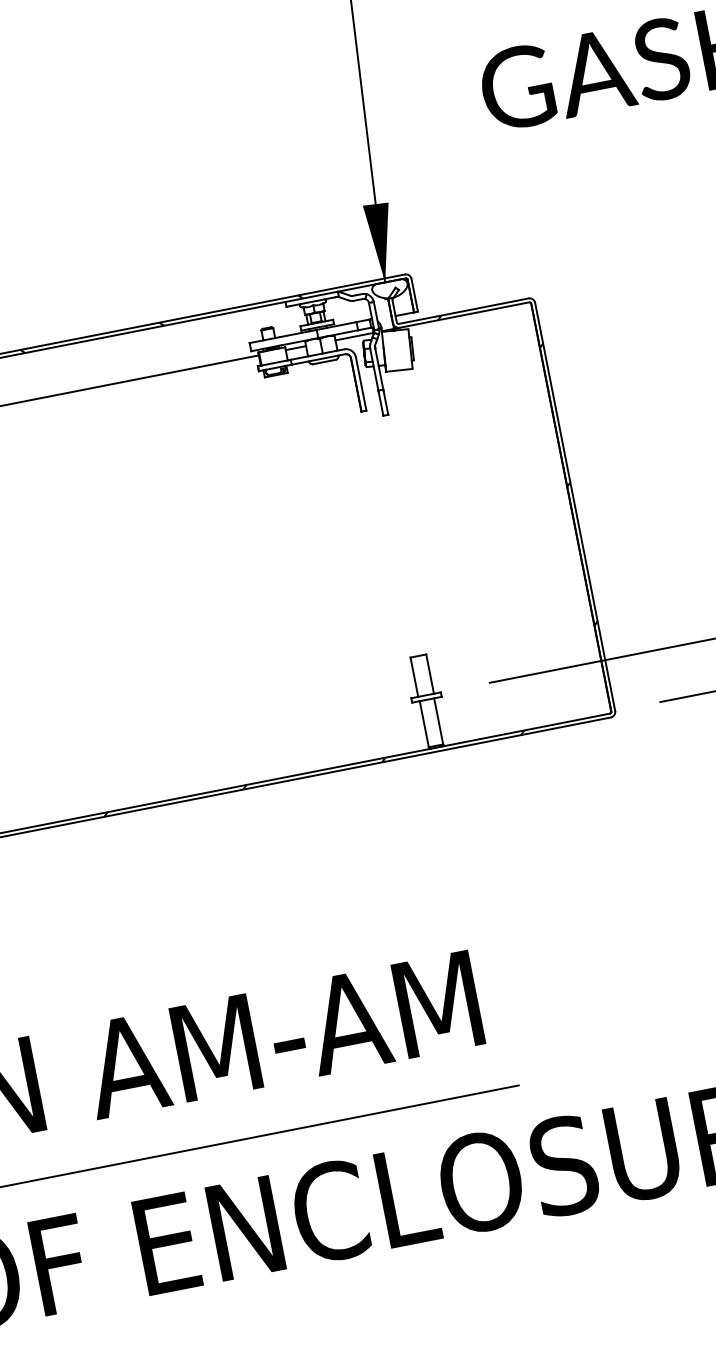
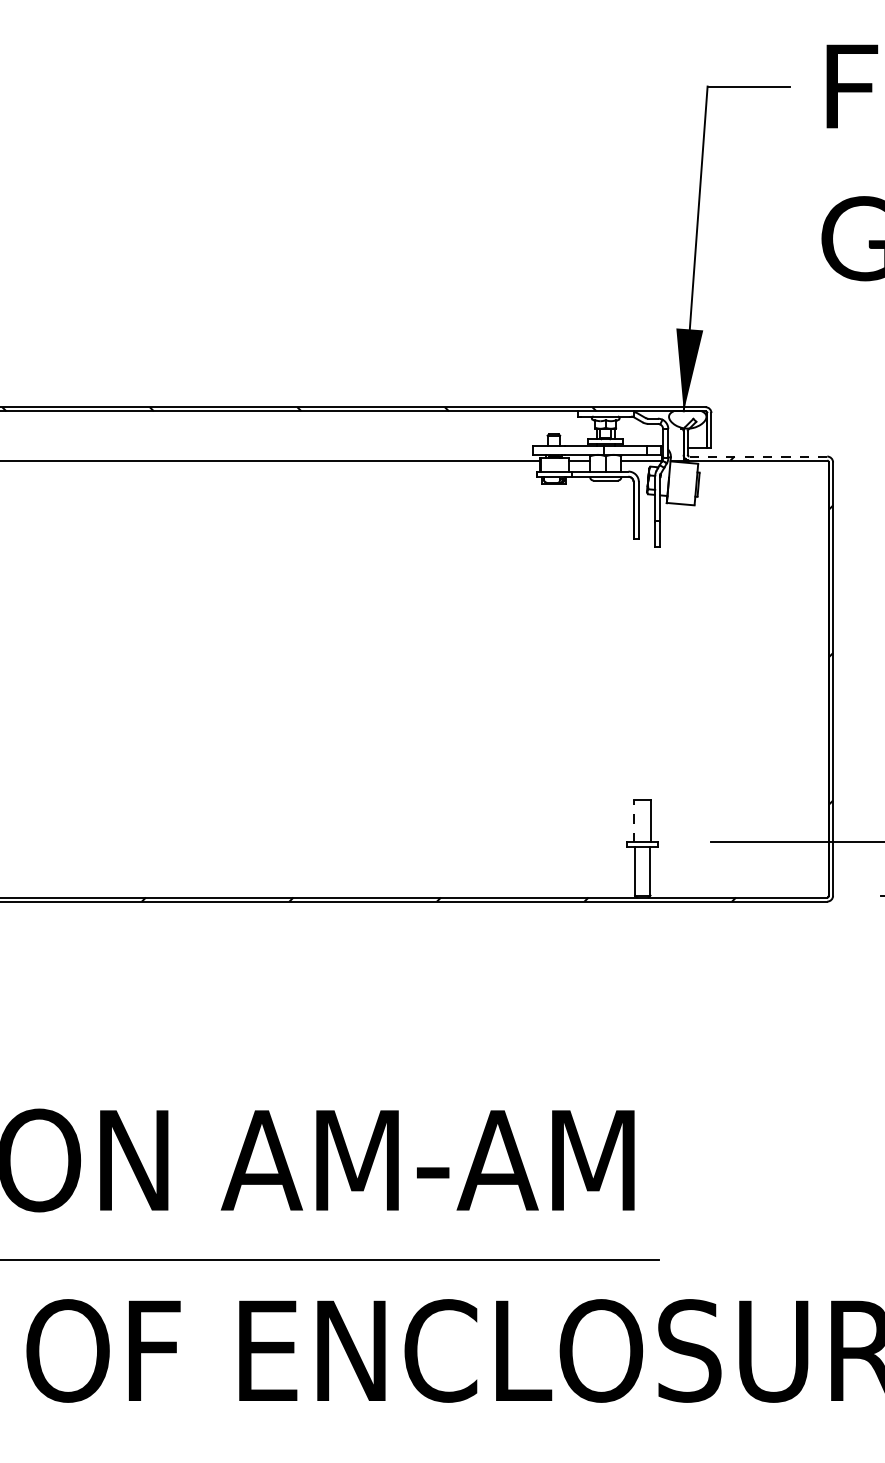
line: (463, 311) -> (758, 456), solid -> dashed
line: (414, 677) -> (634, 821), solid -> dashed

